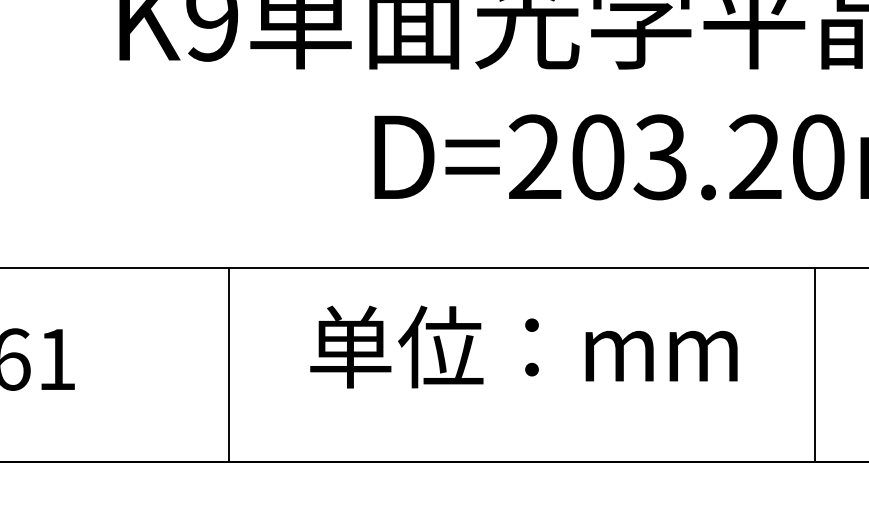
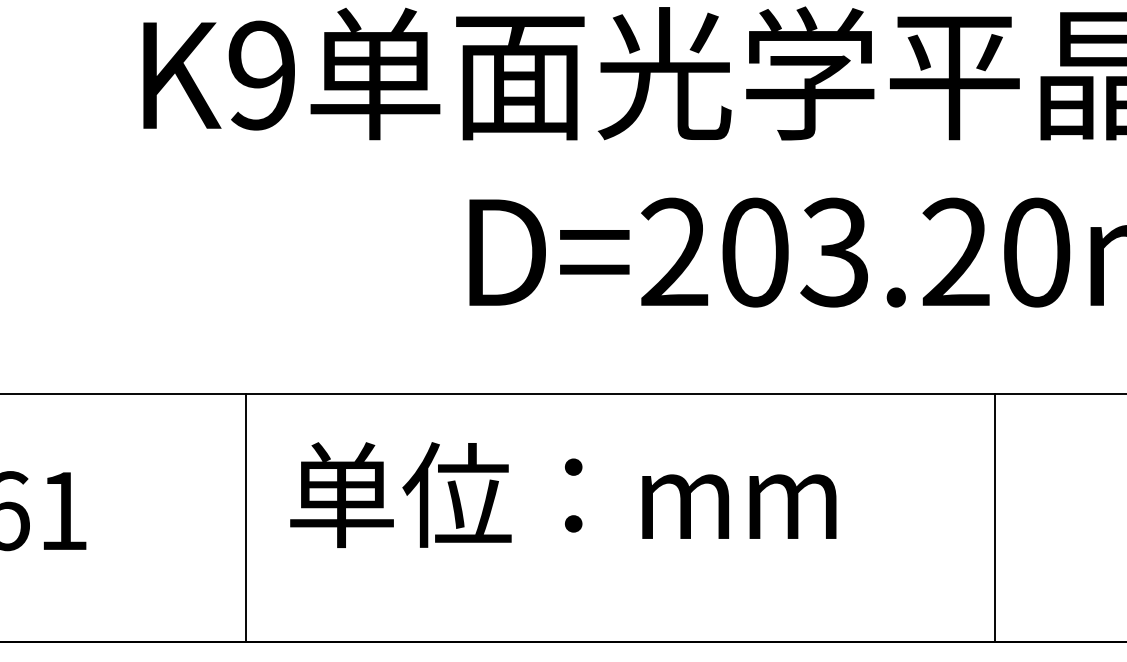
text: (524, 346) -> (563, 494), moved
line: (229, 364) -> (246, 517), moved
line: (815, 364) -> (995, 517), moved

